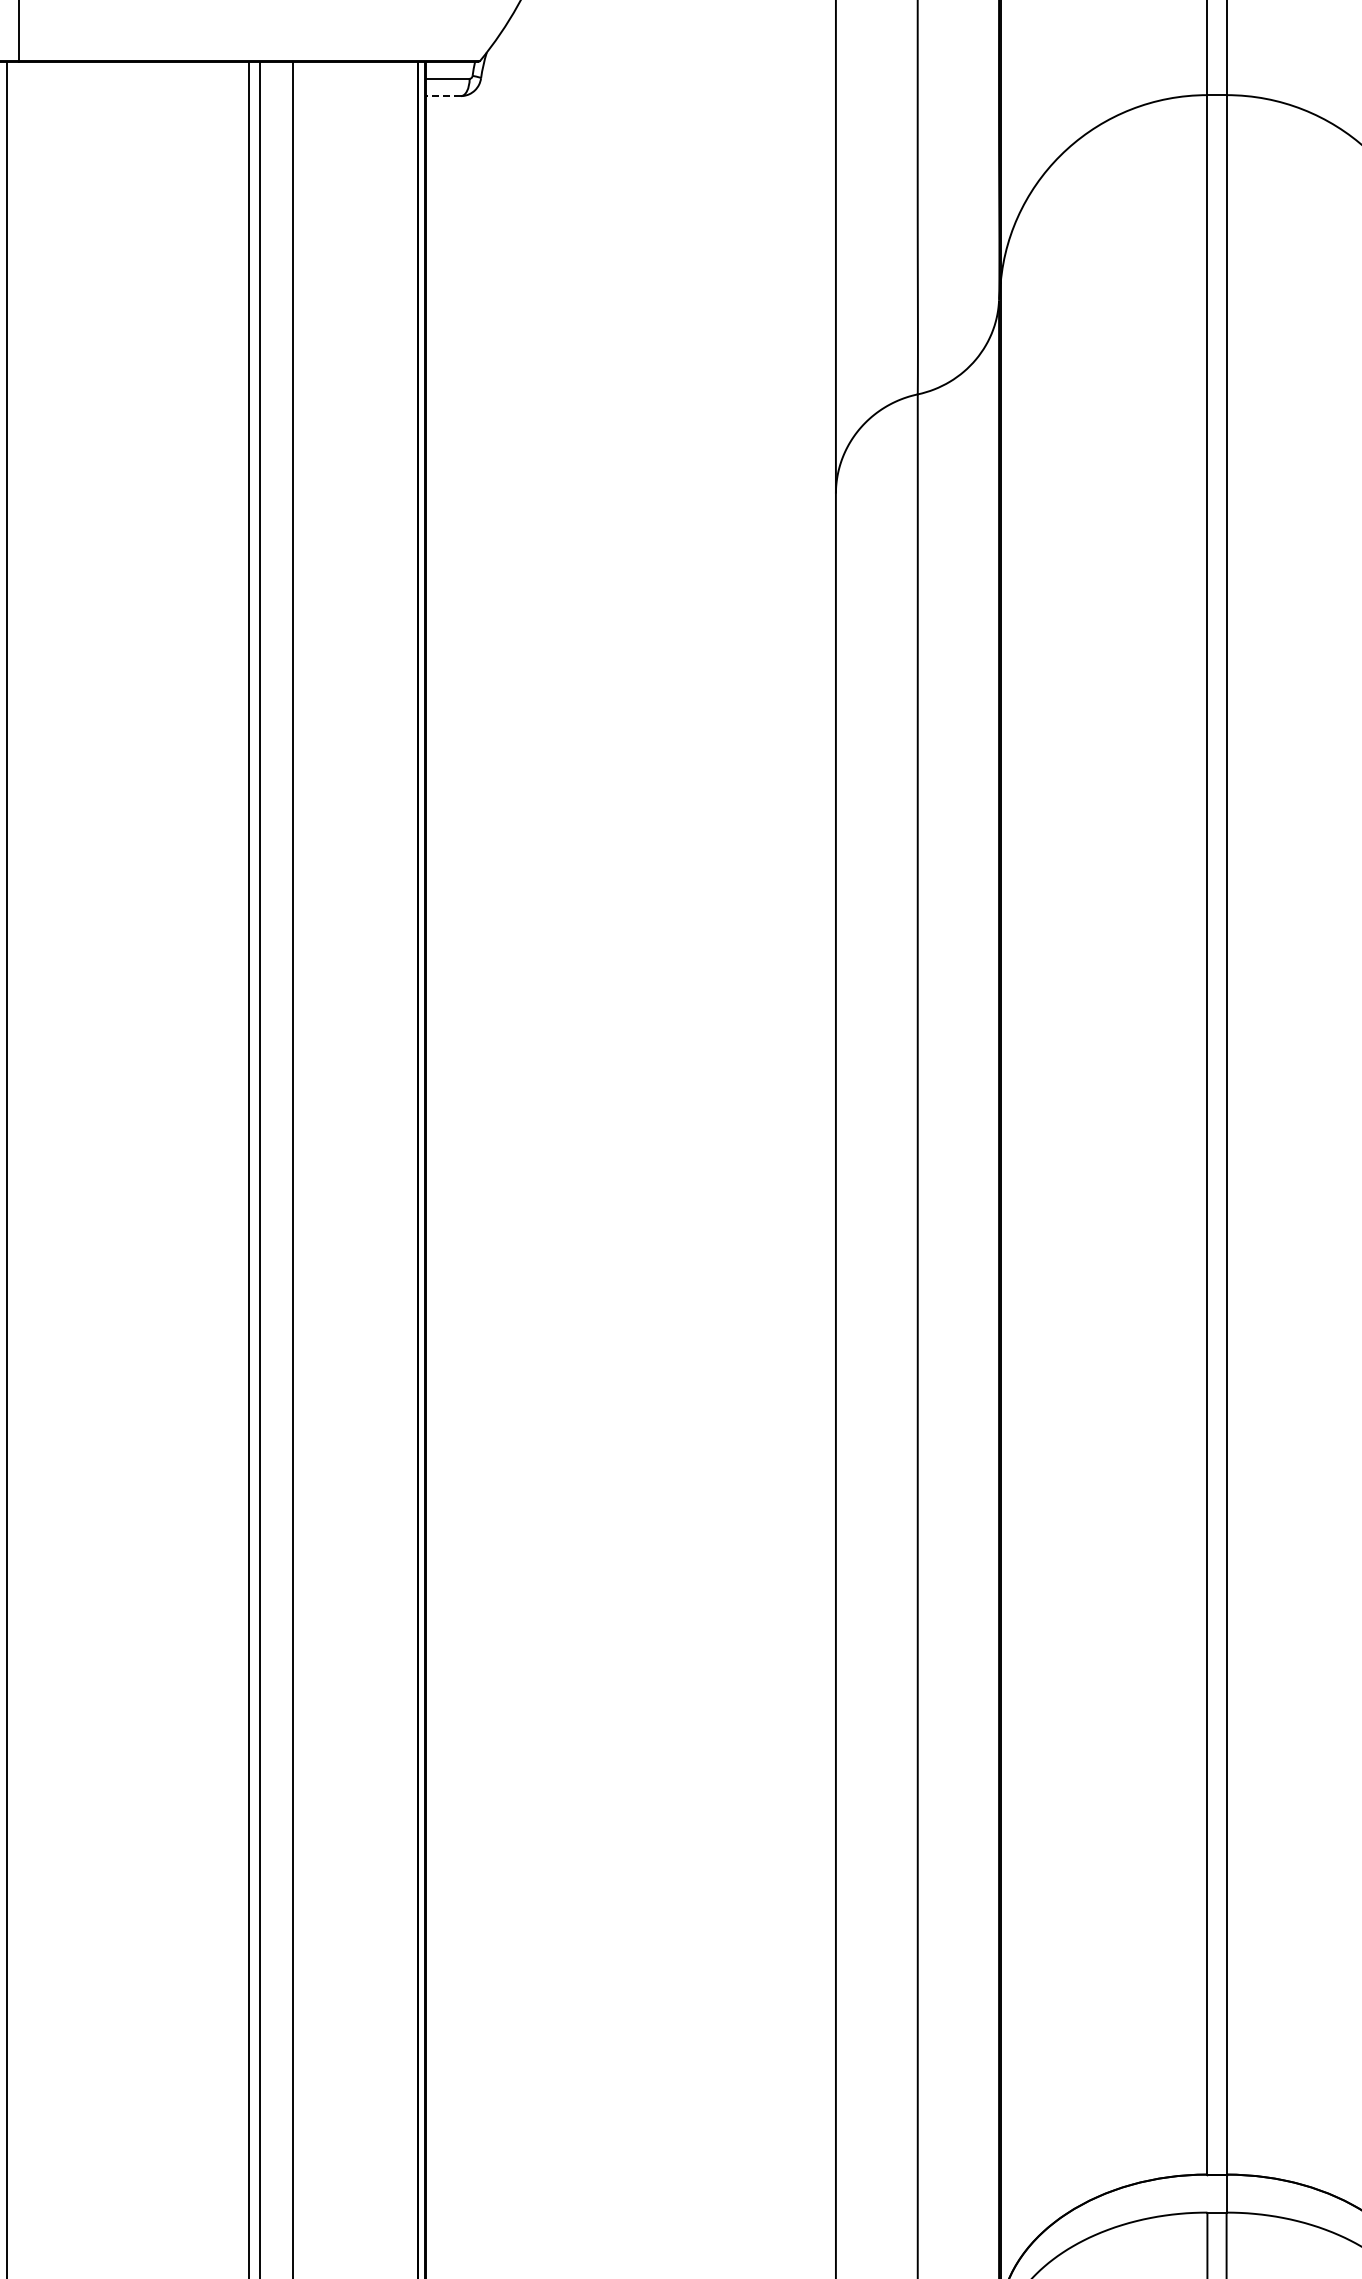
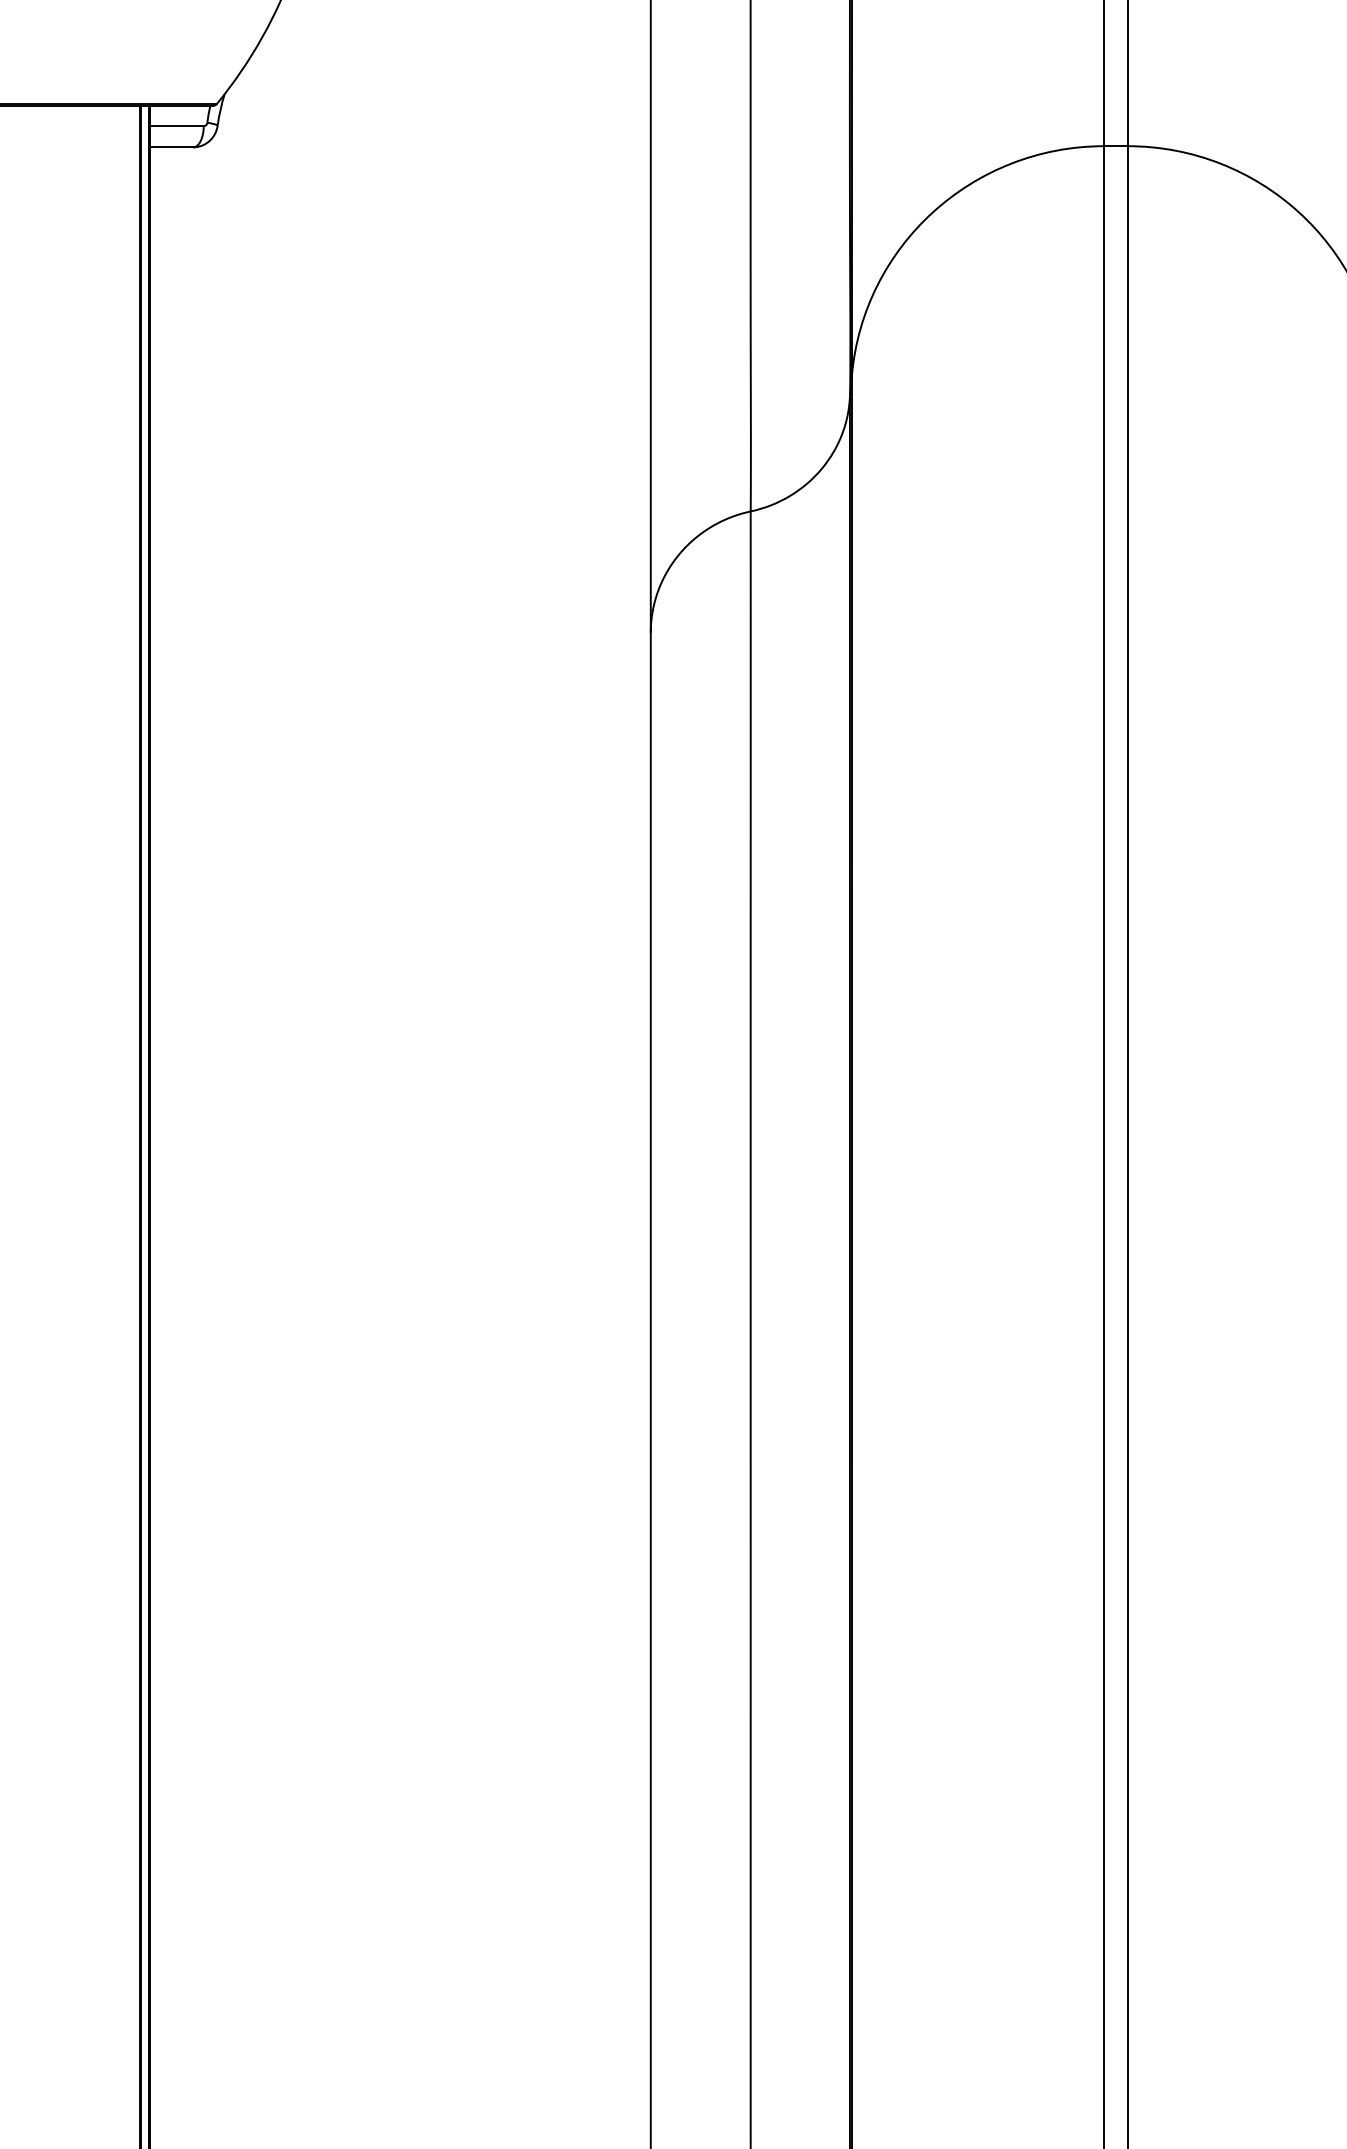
line: (443, 96) -> (171, 147), dashed -> solid

